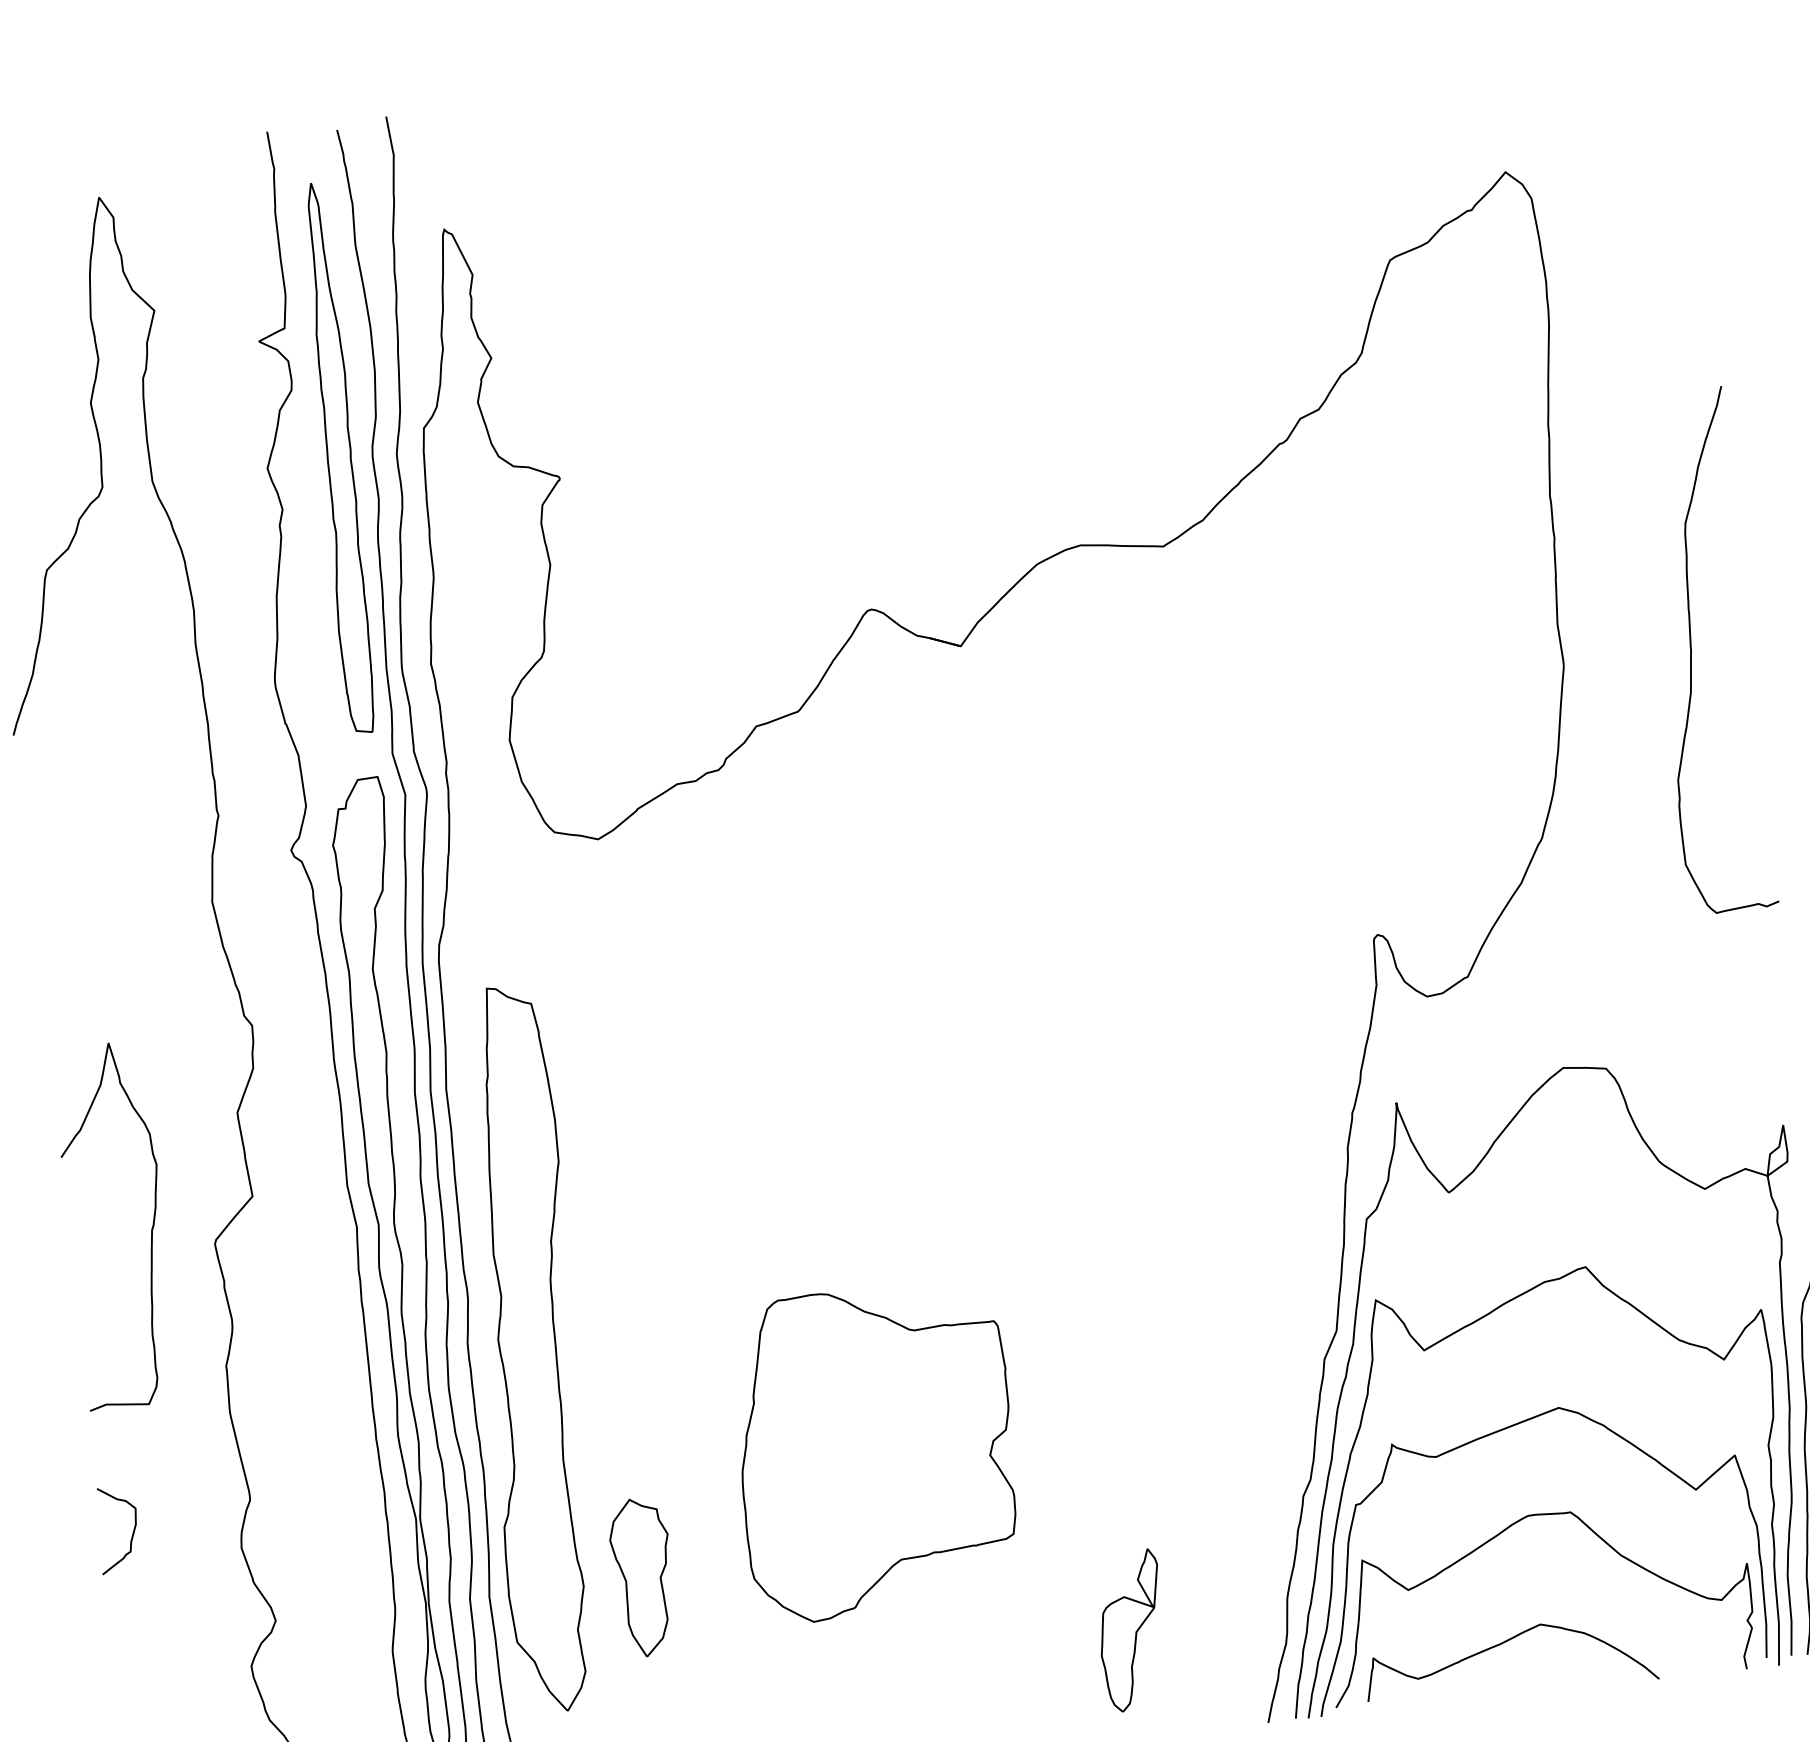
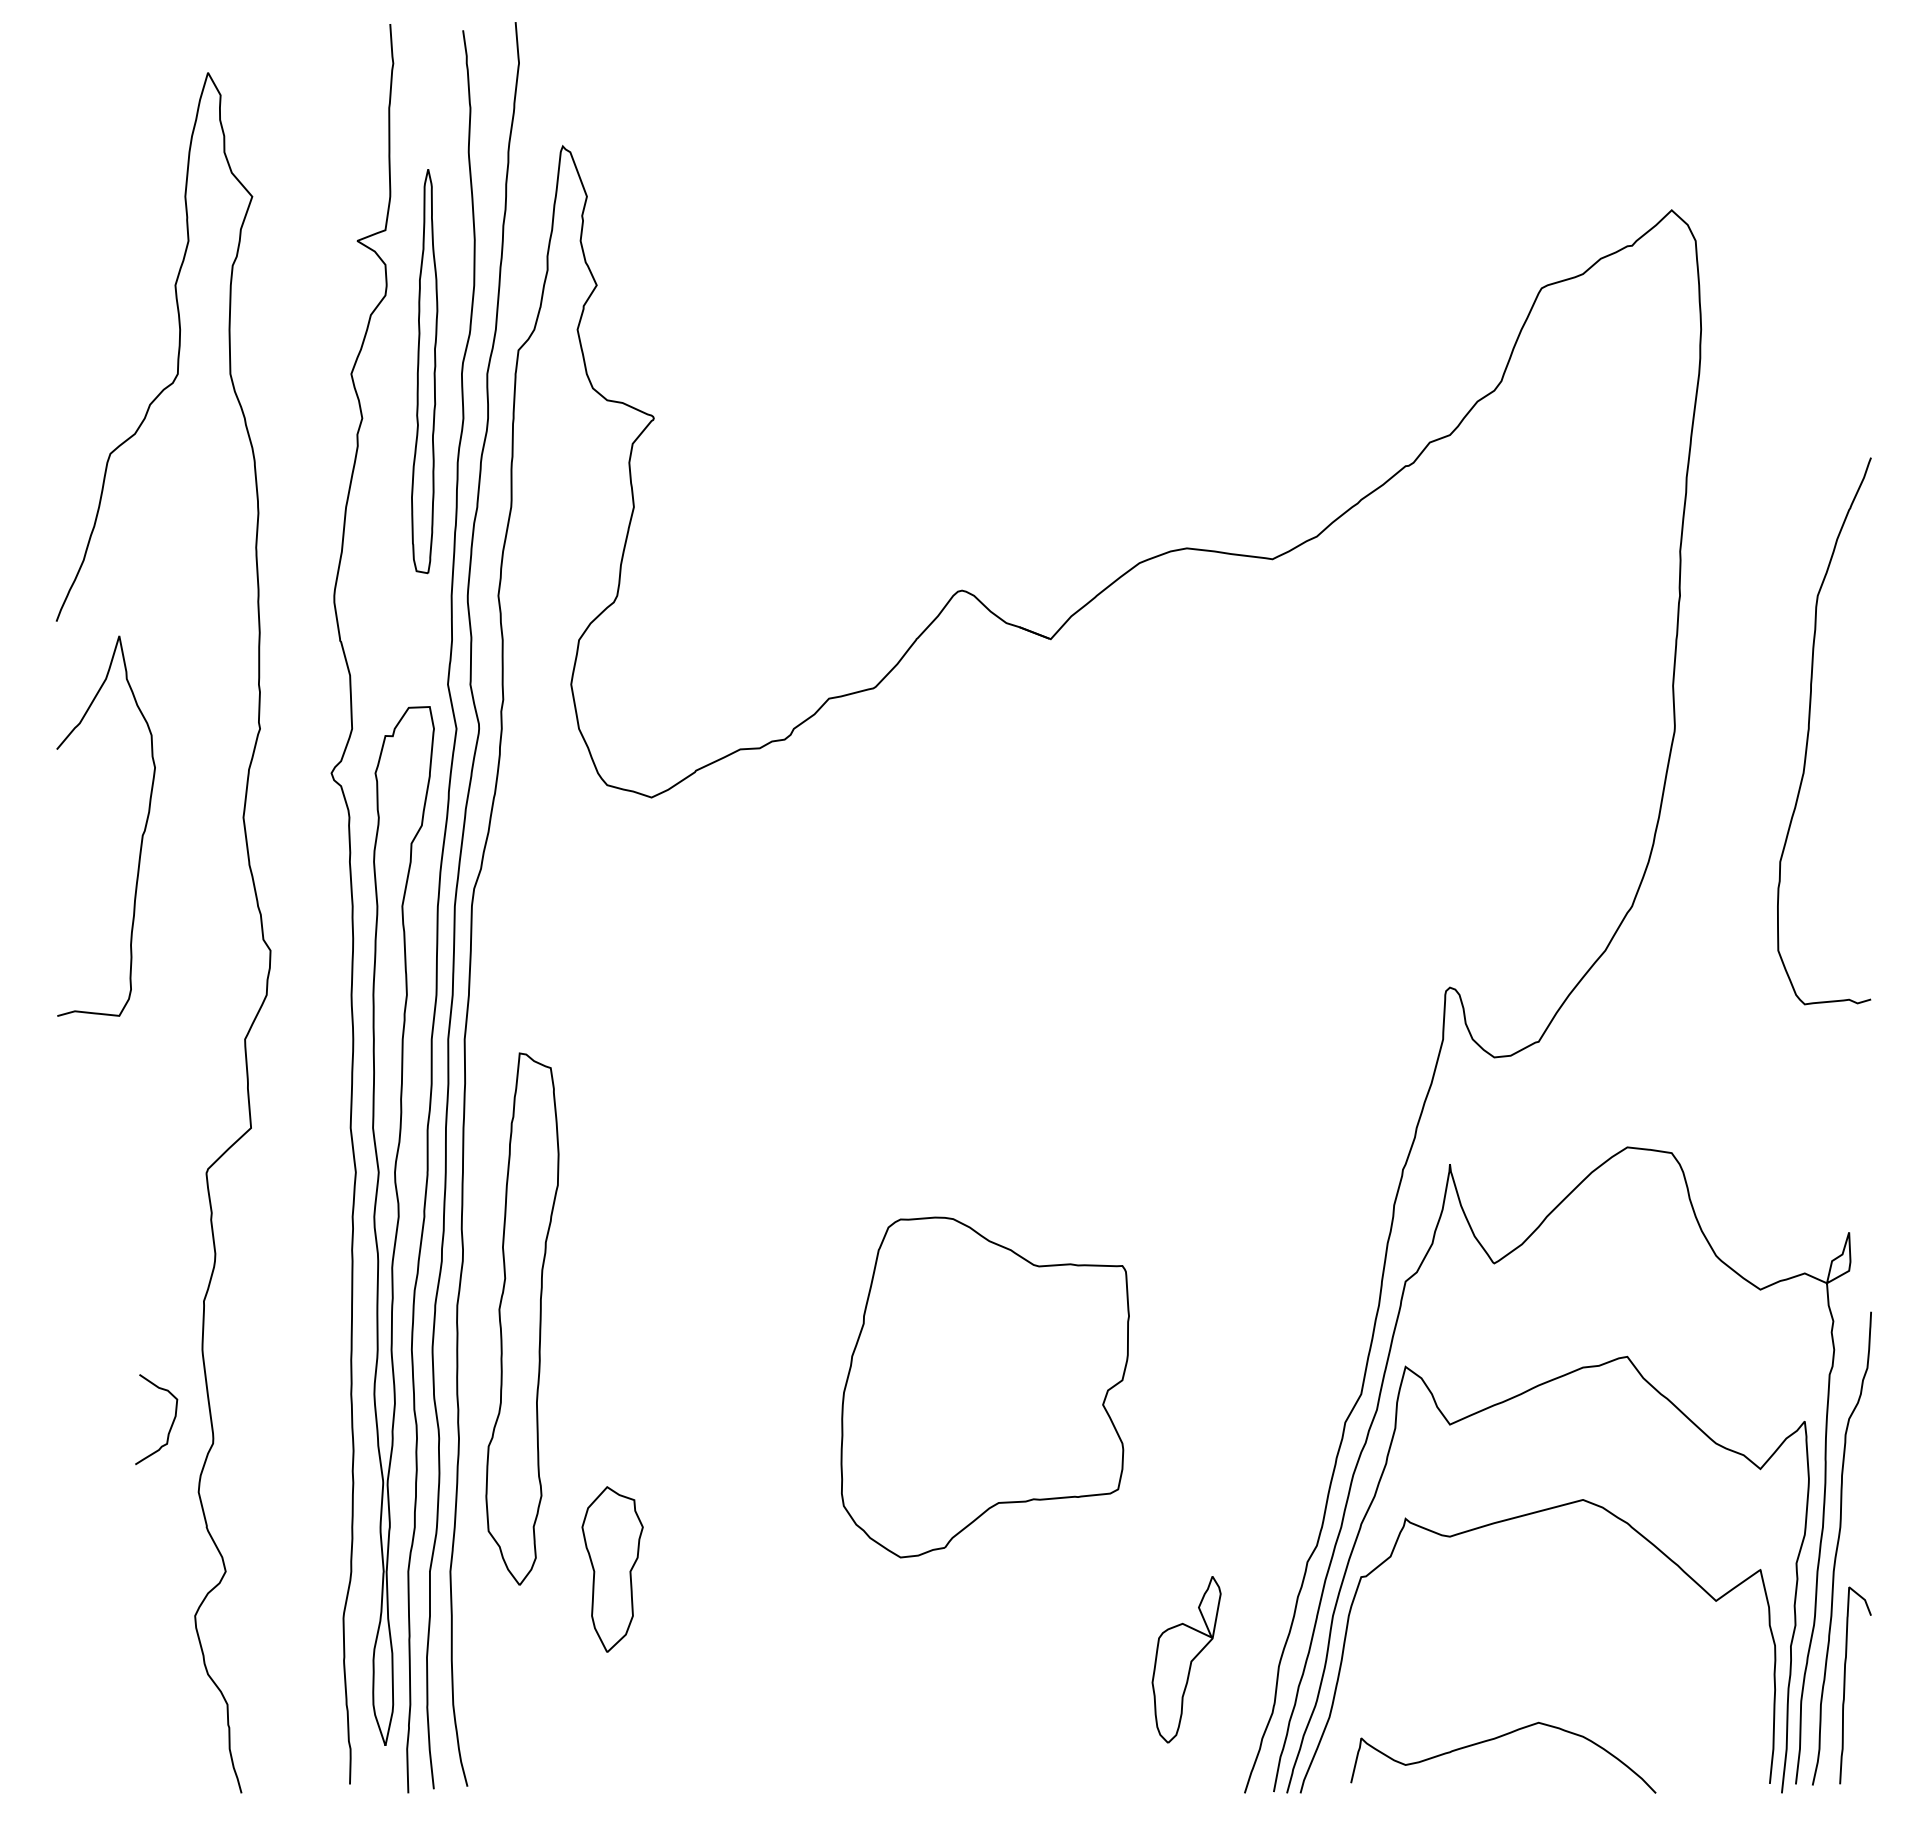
part: (336, 458) -> (424, 371), size x0.7
curve: (150, 1230) -> (141, 835), moved
part: (530, 1348) -> (522, 1318), size x0.7
part: (875, 1451) -> (984, 1387), moved
curve: (132, 1531) -> (171, 1423), moved
curve: (1495, 1537) -> (1502, 1627), removed
part: (1131, 1630) -> (1186, 1659), moved

